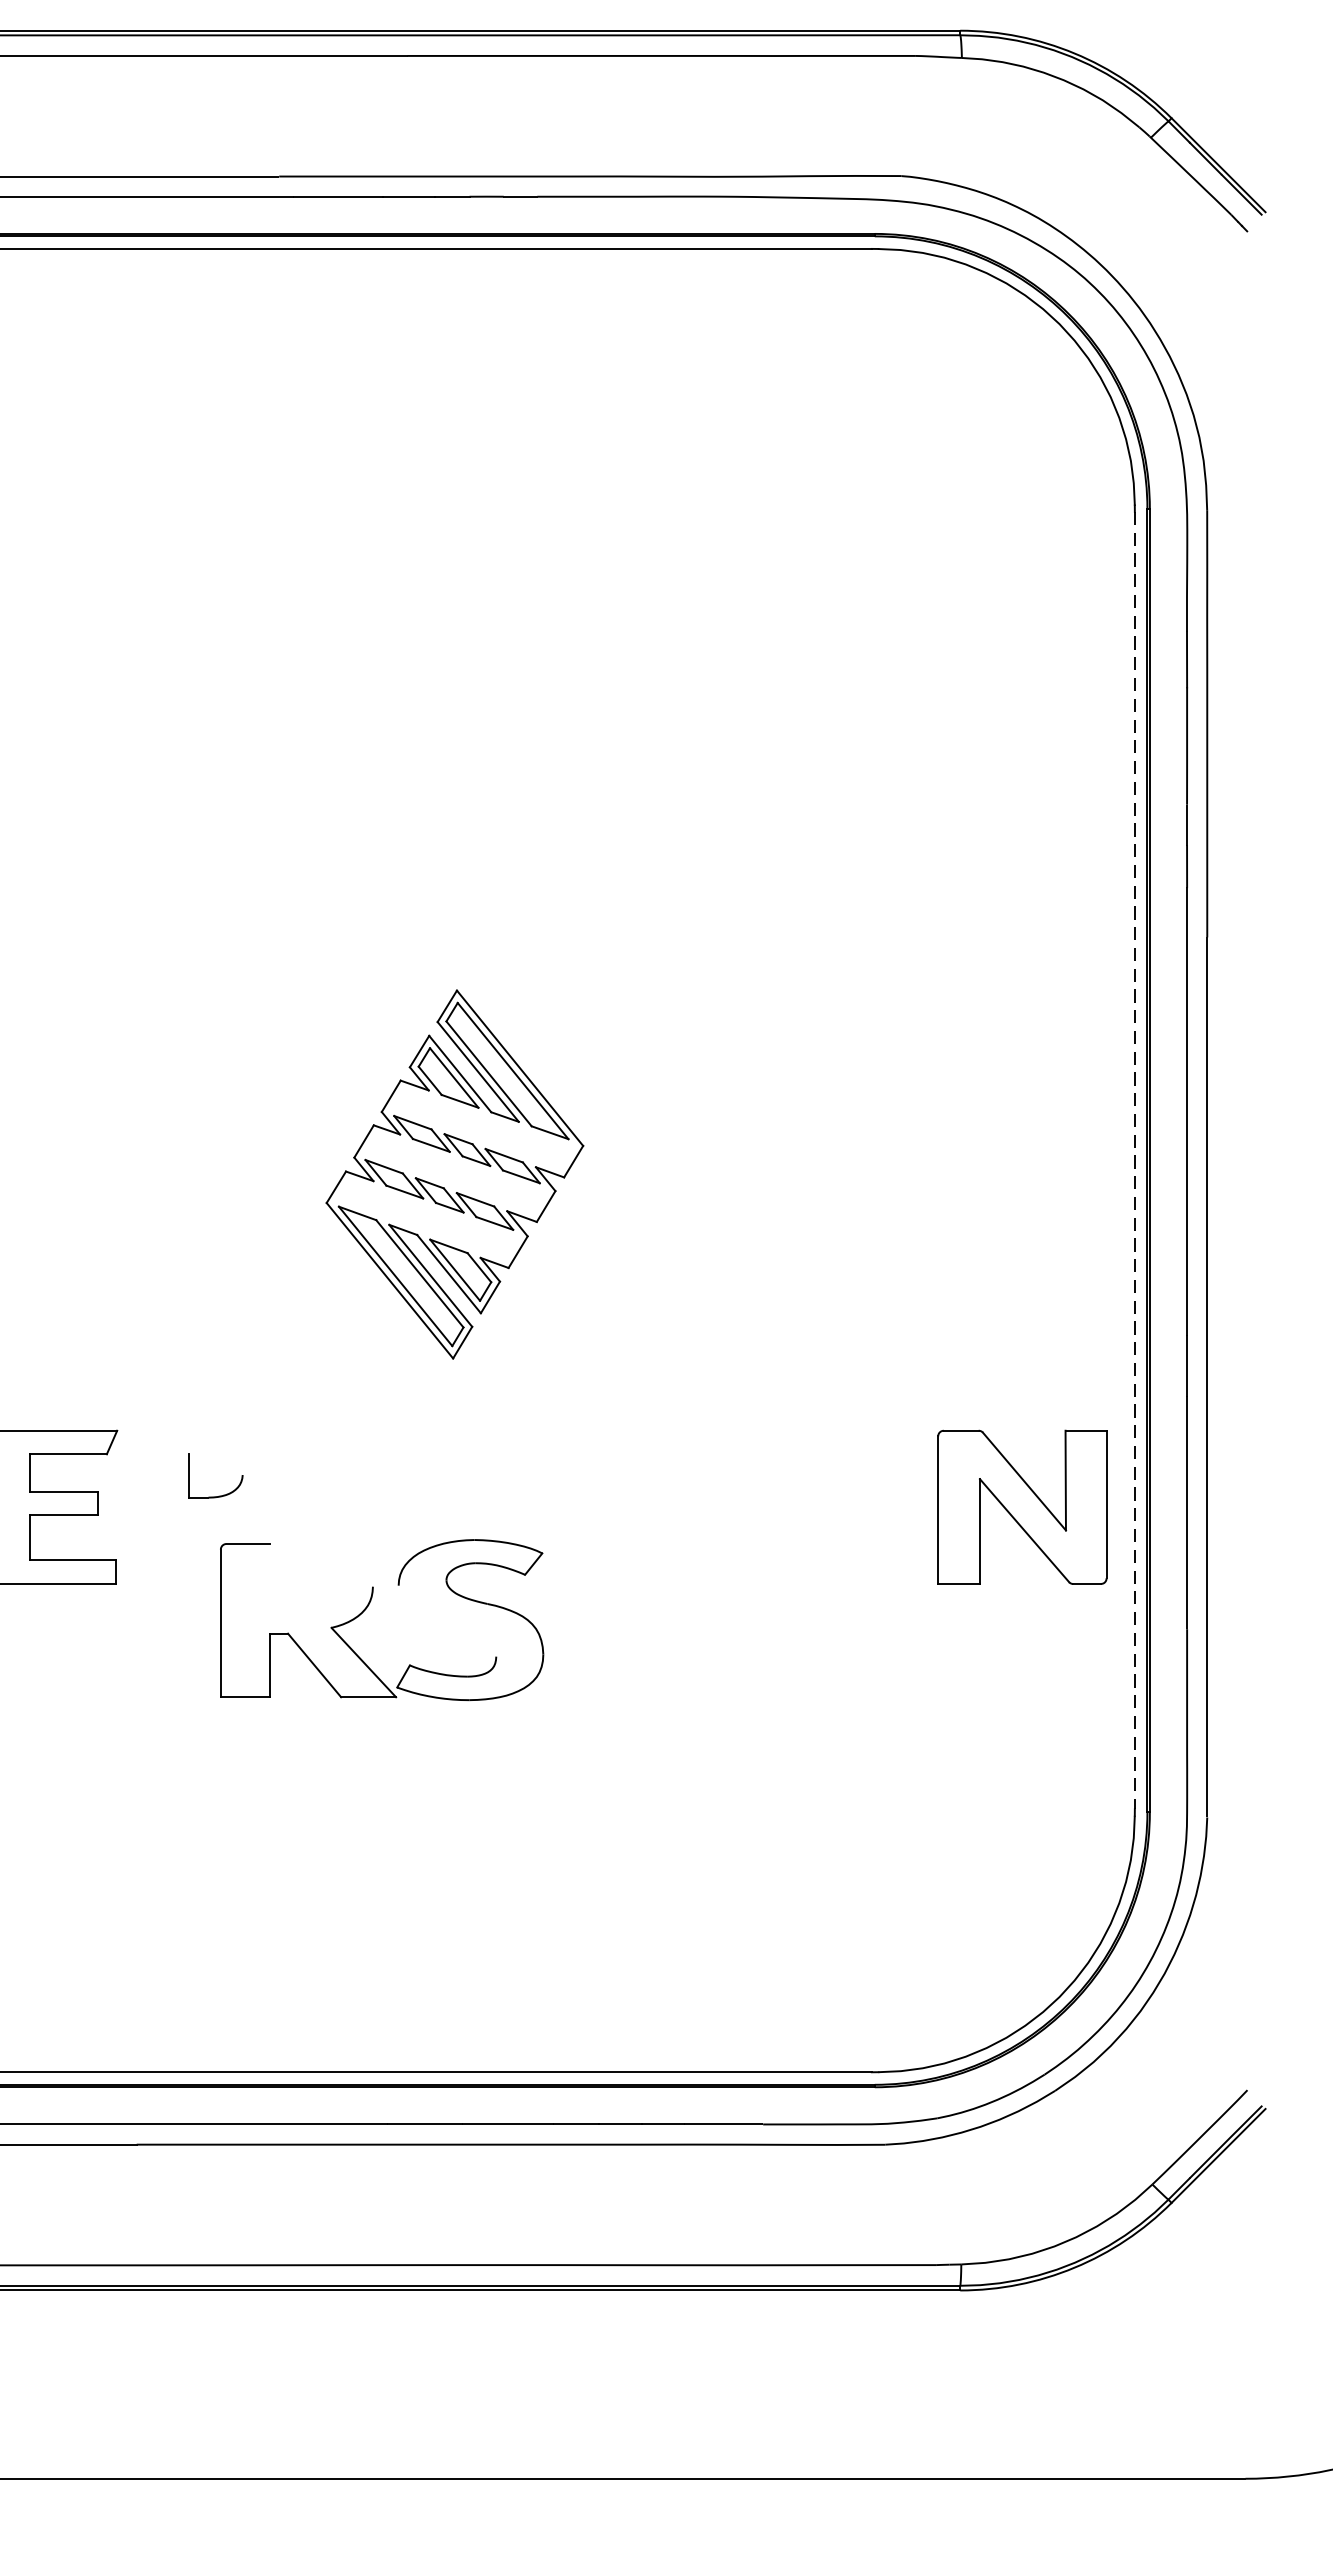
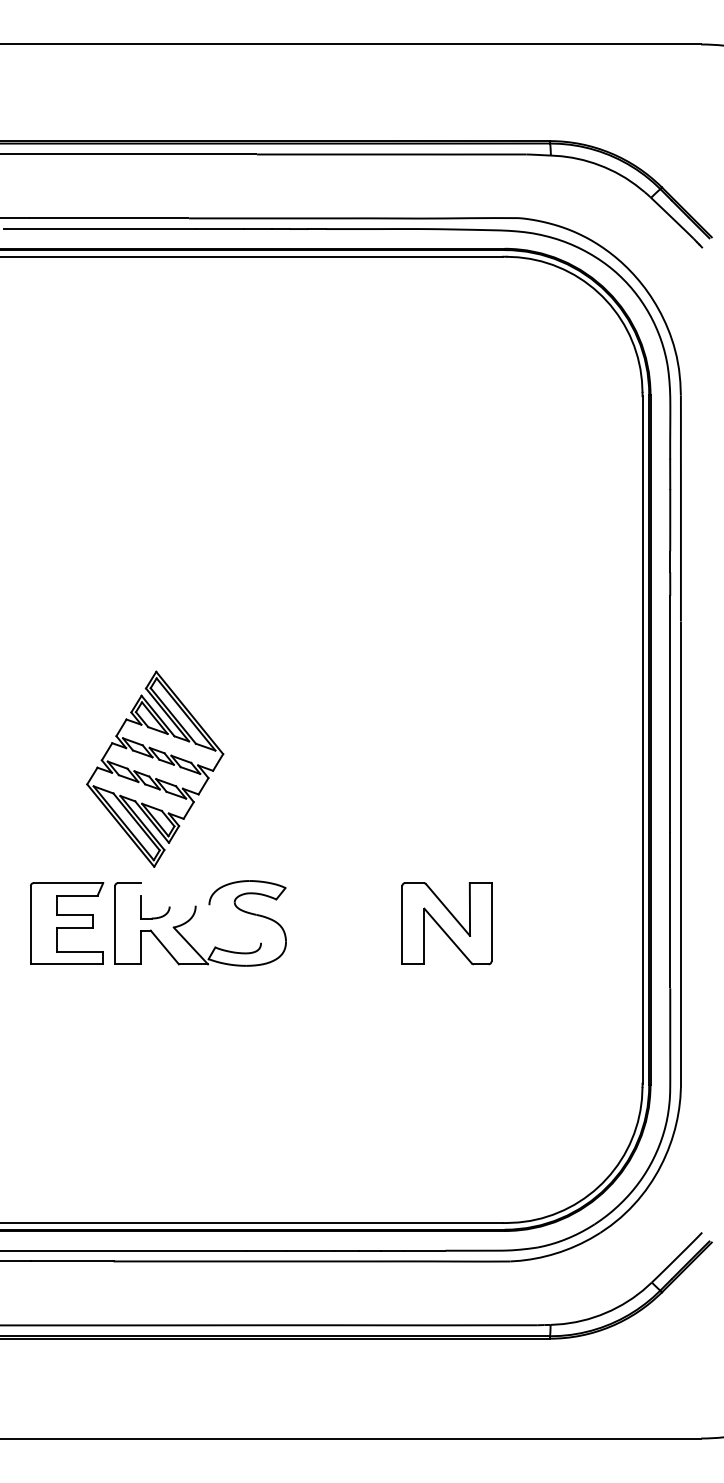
line: (1134, 1159) -> (642, 739), dashed -> solid
part: (455, 1173) -> (155, 768), moved
part: (1021, 1507) -> (446, 923), moved
part: (366, 1610) -> (192, 918), moved

